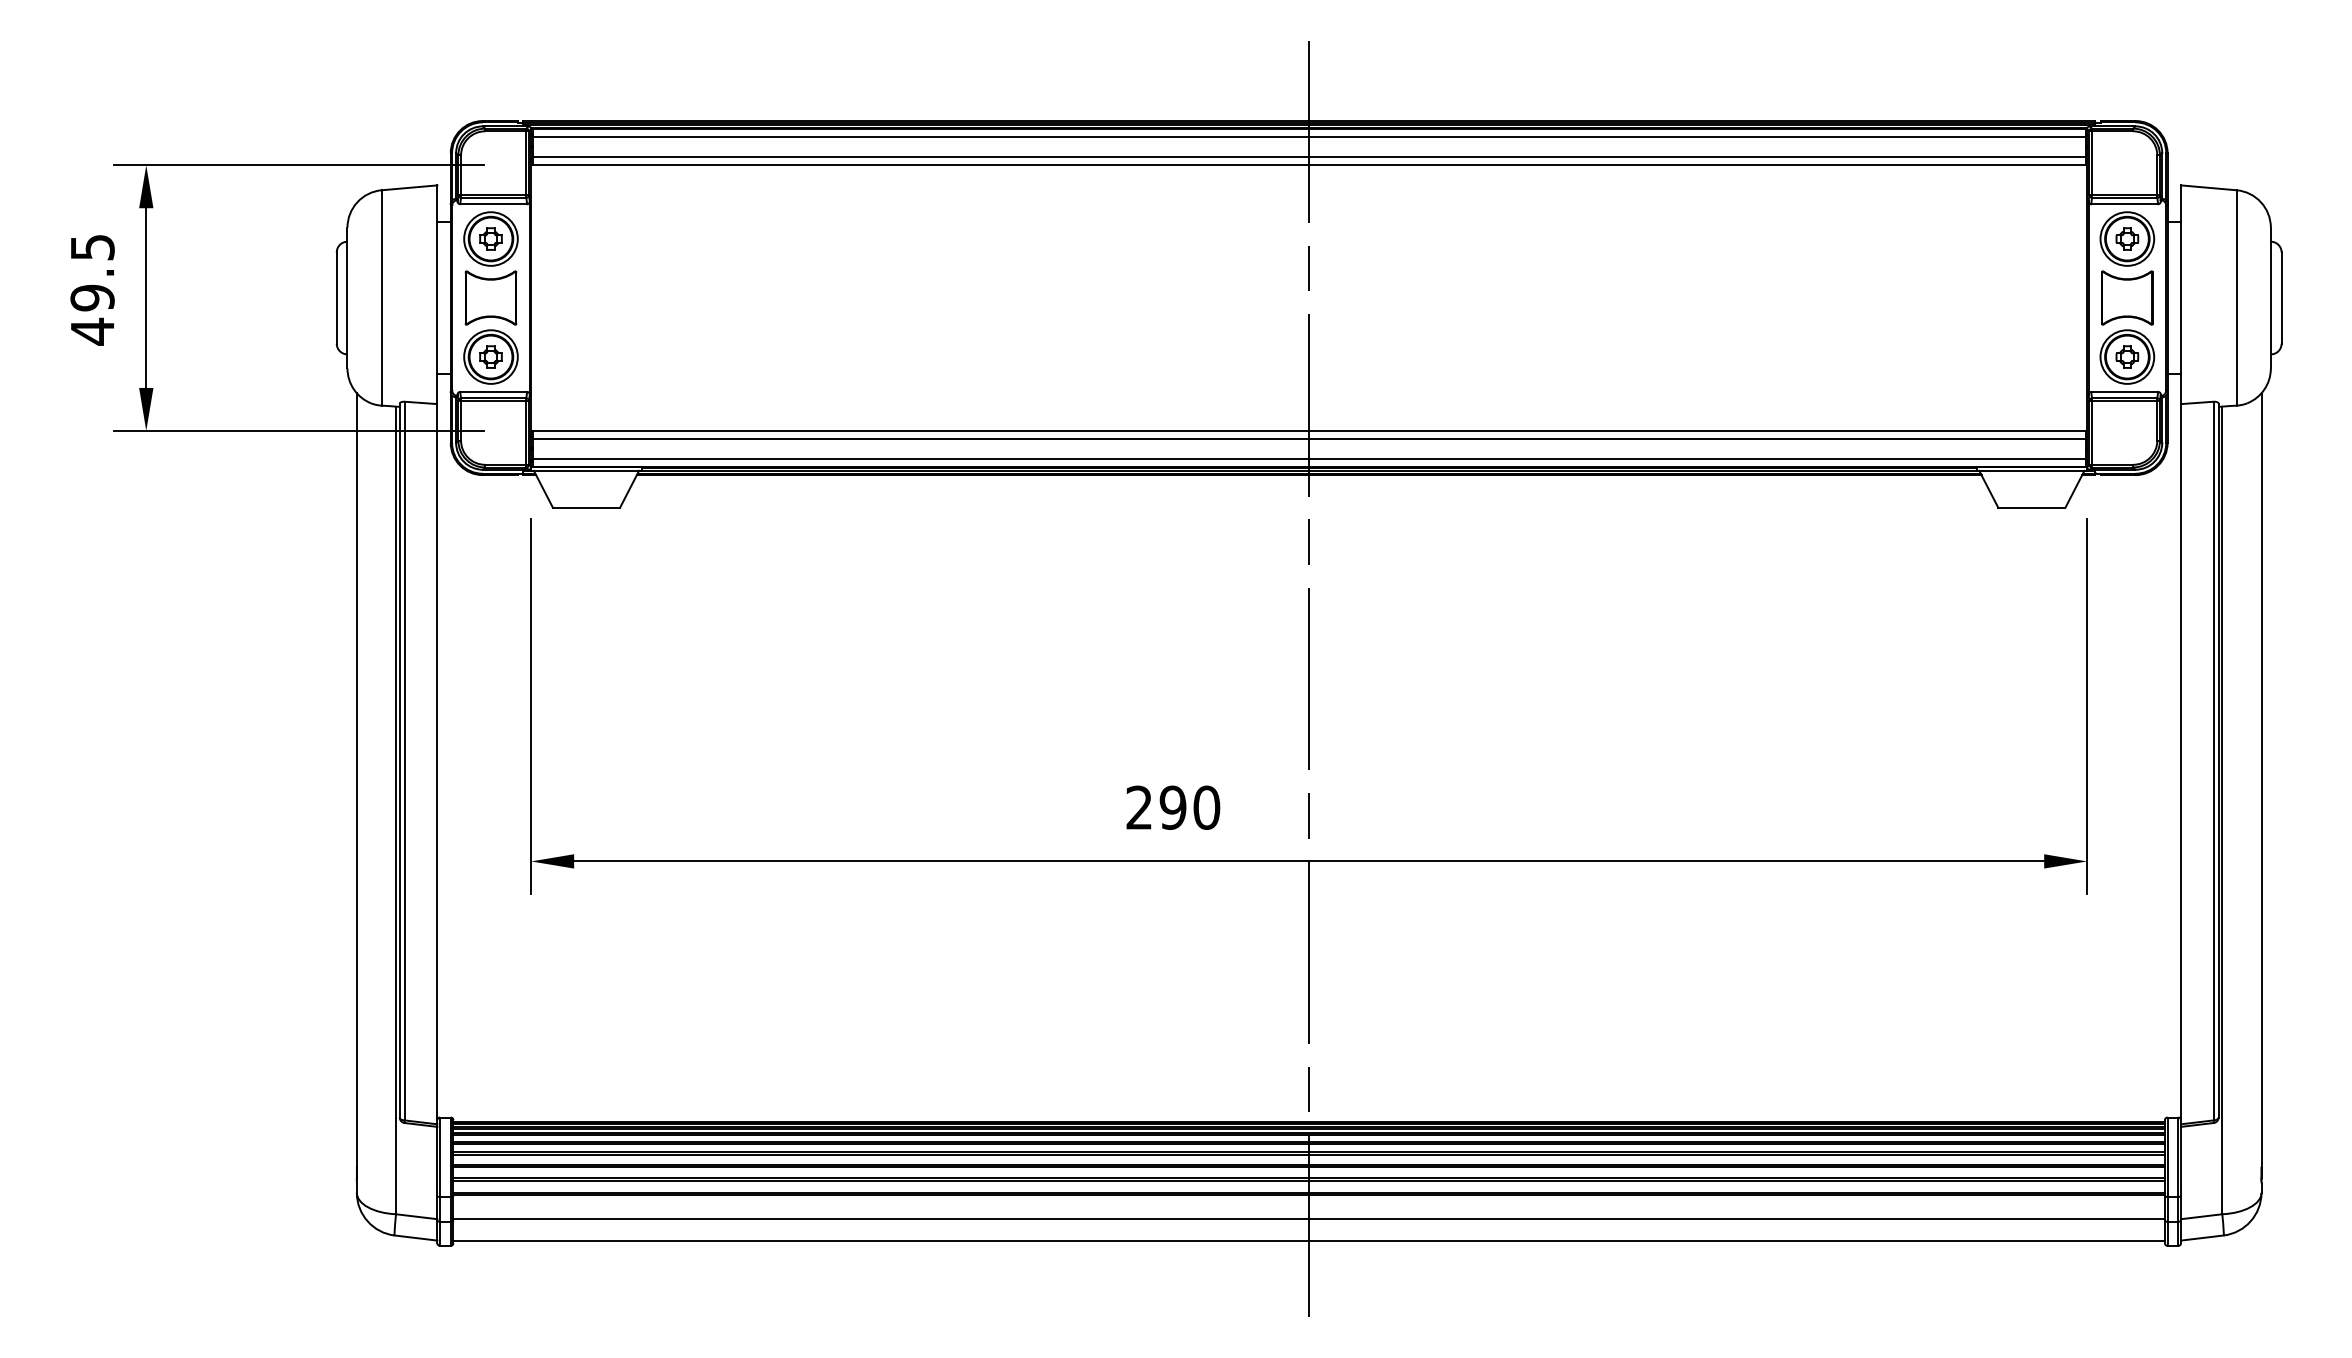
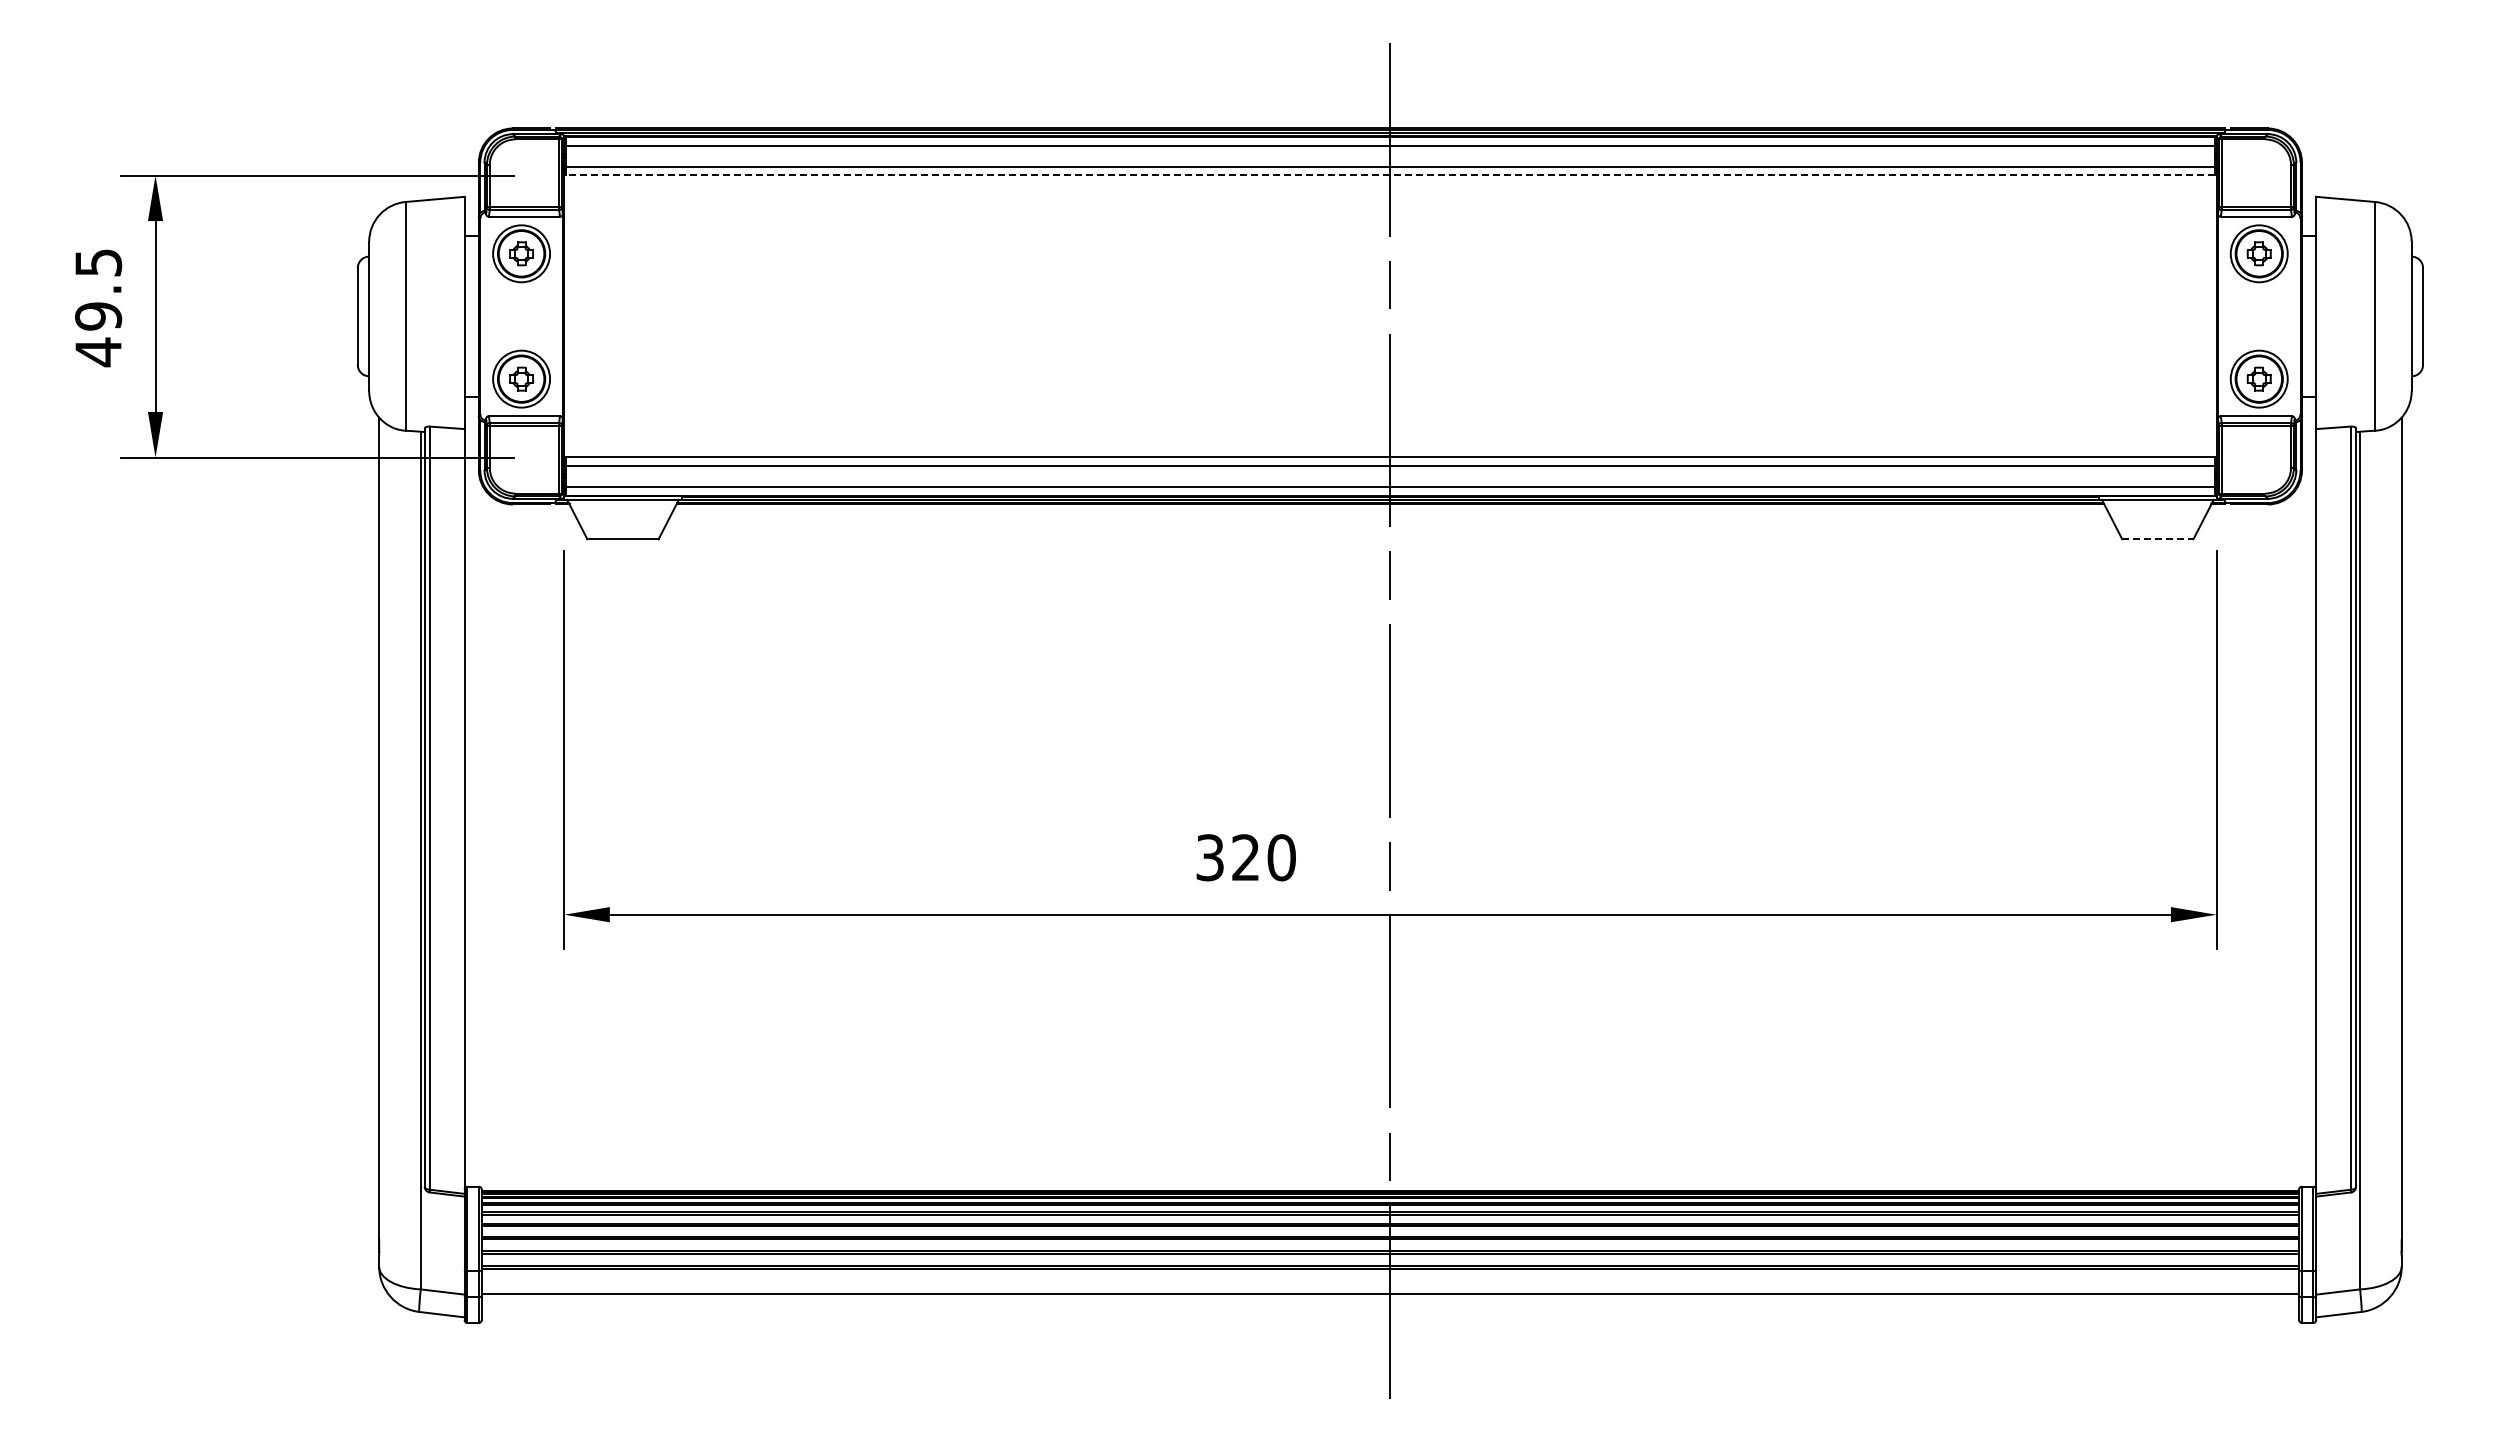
line: (1309, 165) -> (1390, 175), solid -> dashed
part: (490, 298) -> (521, 316), removed
part: (2126, 298) -> (2258, 316), removed
line: (2031, 508) -> (2157, 539), solid -> dashed
text: (1155, 807) -> (1227, 857), 290 -> 320
line: (1309, 1240) -> (1390, 1317), removed

